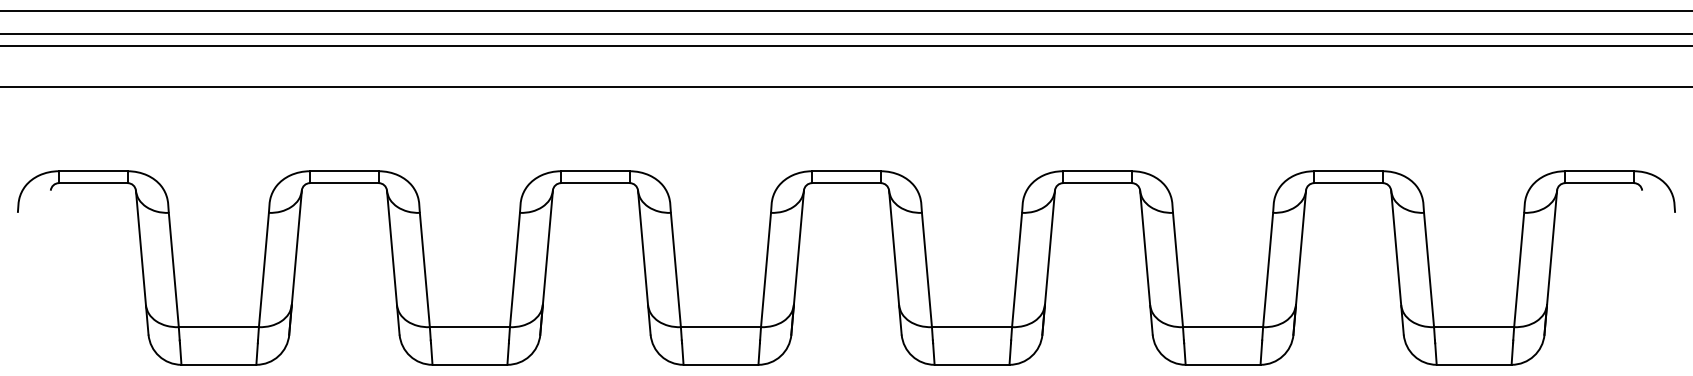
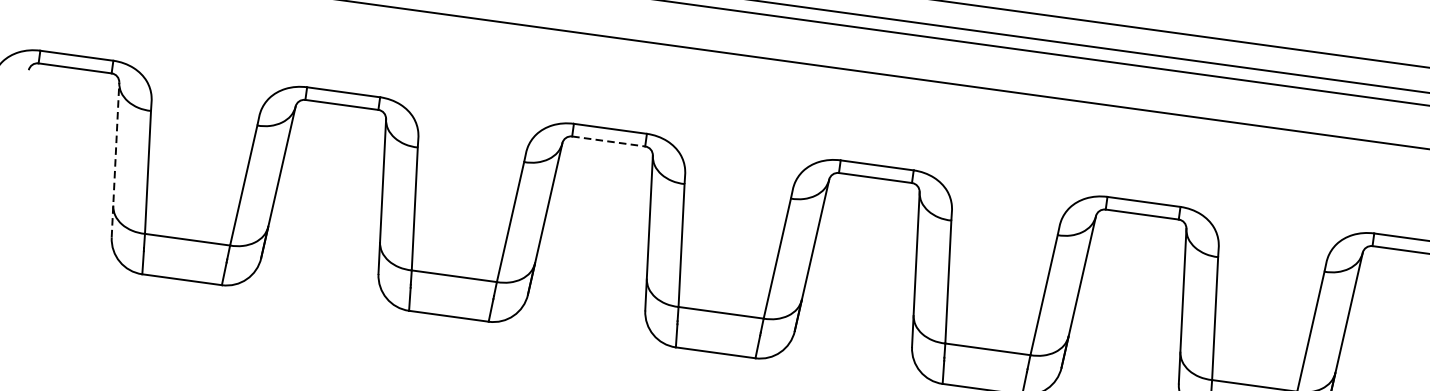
line: (595, 183) -> (608, 141), solid -> dashed
line: (142, 262) -> (115, 159), solid -> dashed

